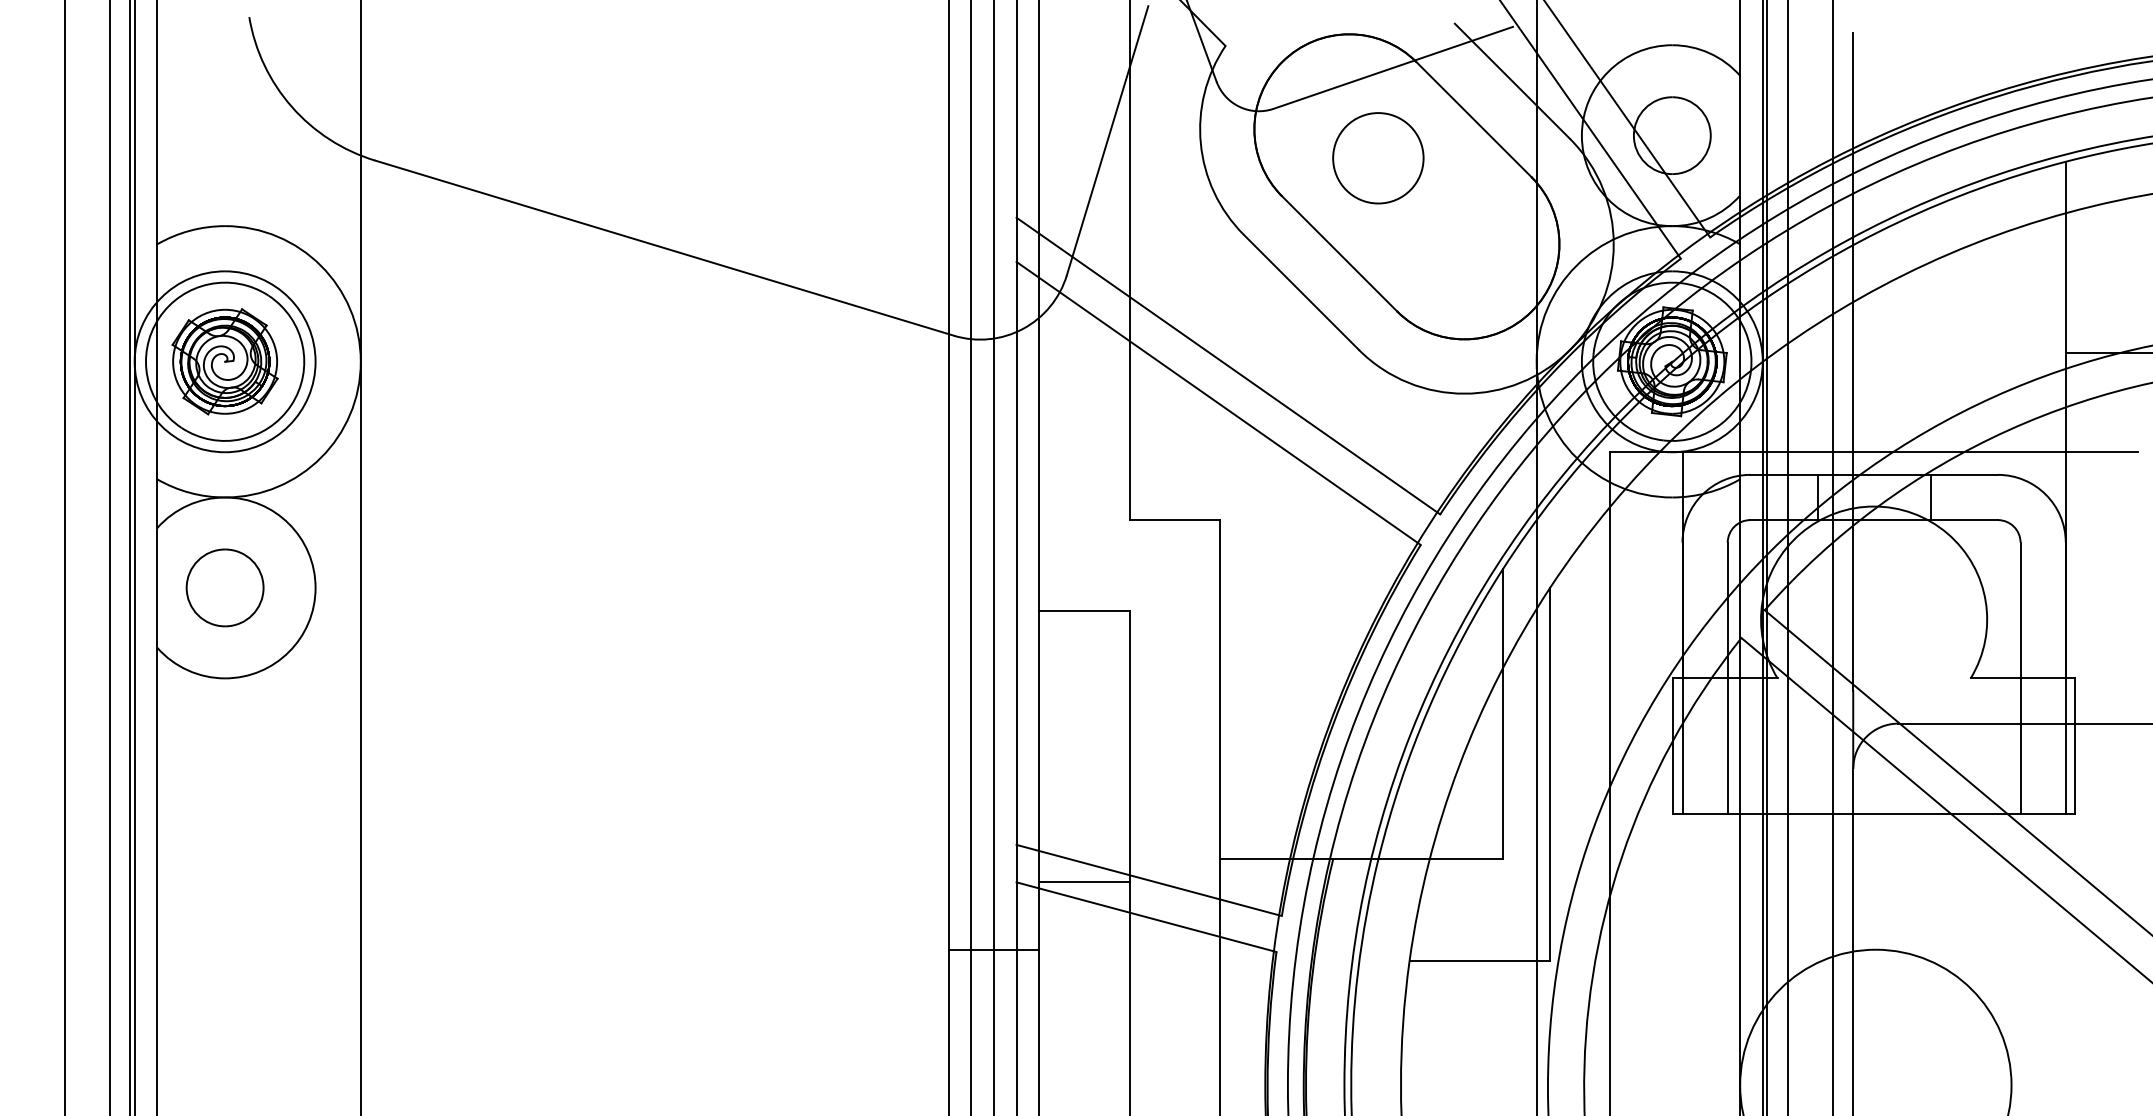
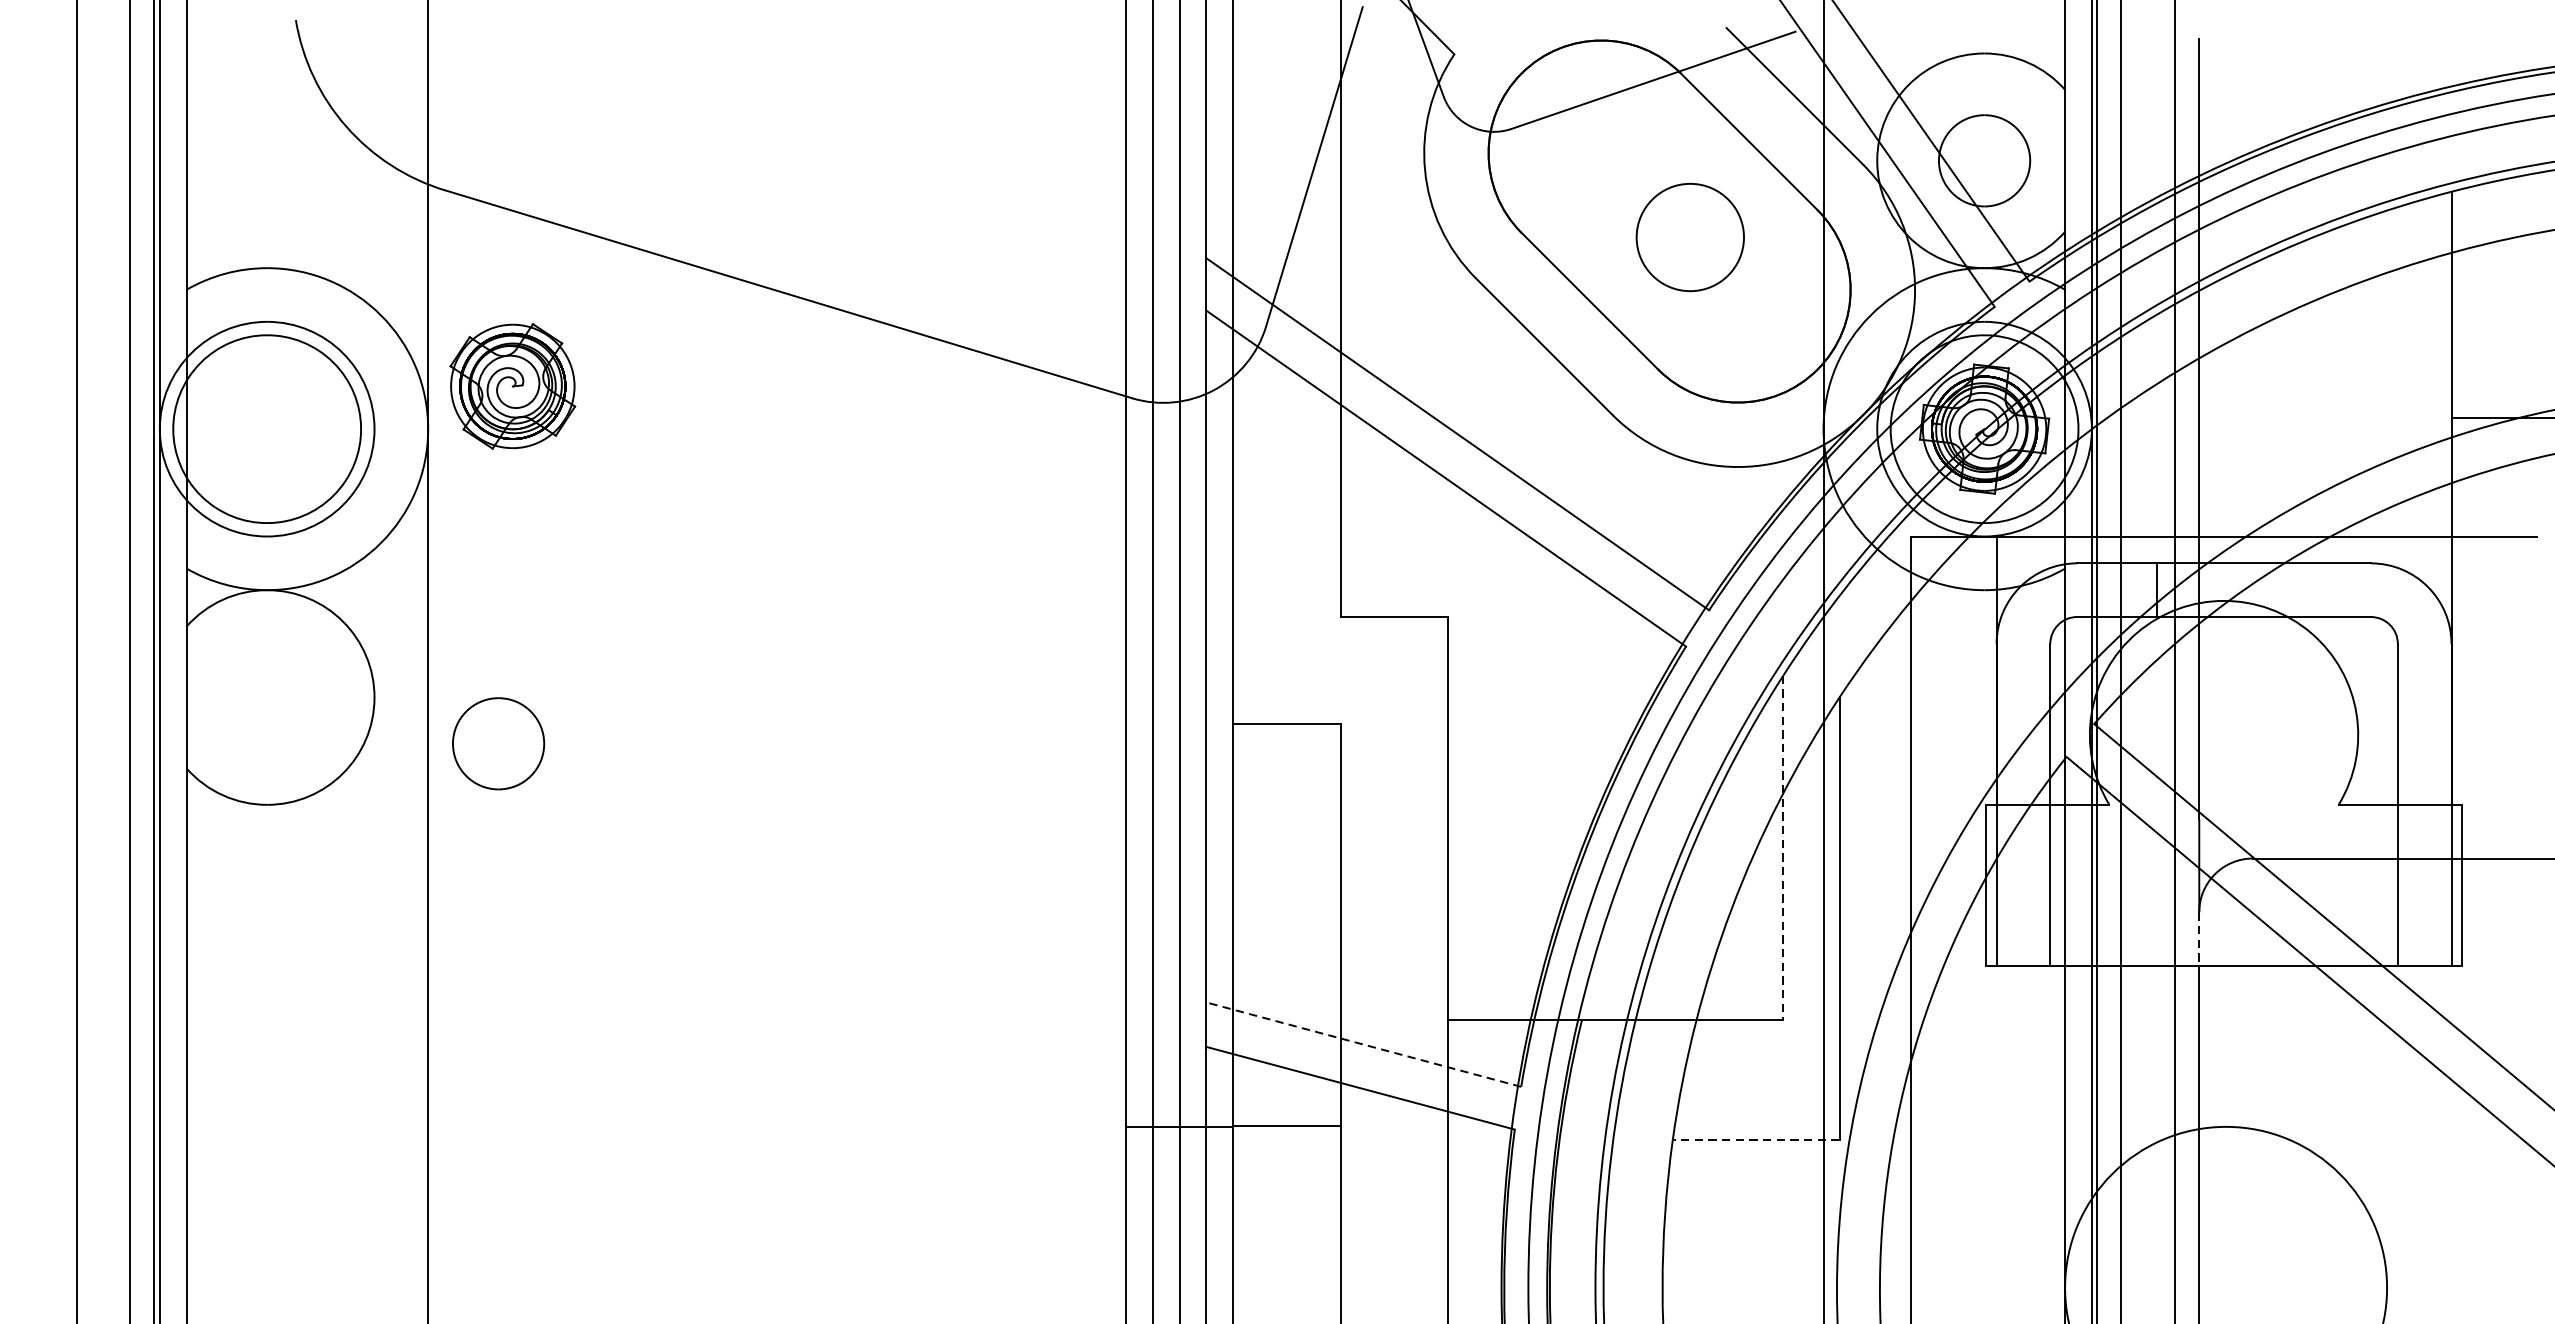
circle: (1378, 158) -> (1690, 237), moved
part: (224, 361) -> (512, 386), moved
line: (1930, 497) -> (2290, 590), removed
part: (224, 587) -> (497, 743), moved
line: (1502, 714) -> (1783, 847), solid -> dashed
line: (1853, 791) -> (2199, 939), solid -> dashed
line: (1148, 880) -> (1362, 1044), solid -> dashed
line: (1084, 881) -> (1286, 1125), moved
line: (1479, 961) -> (1755, 1140), solid -> dashed

